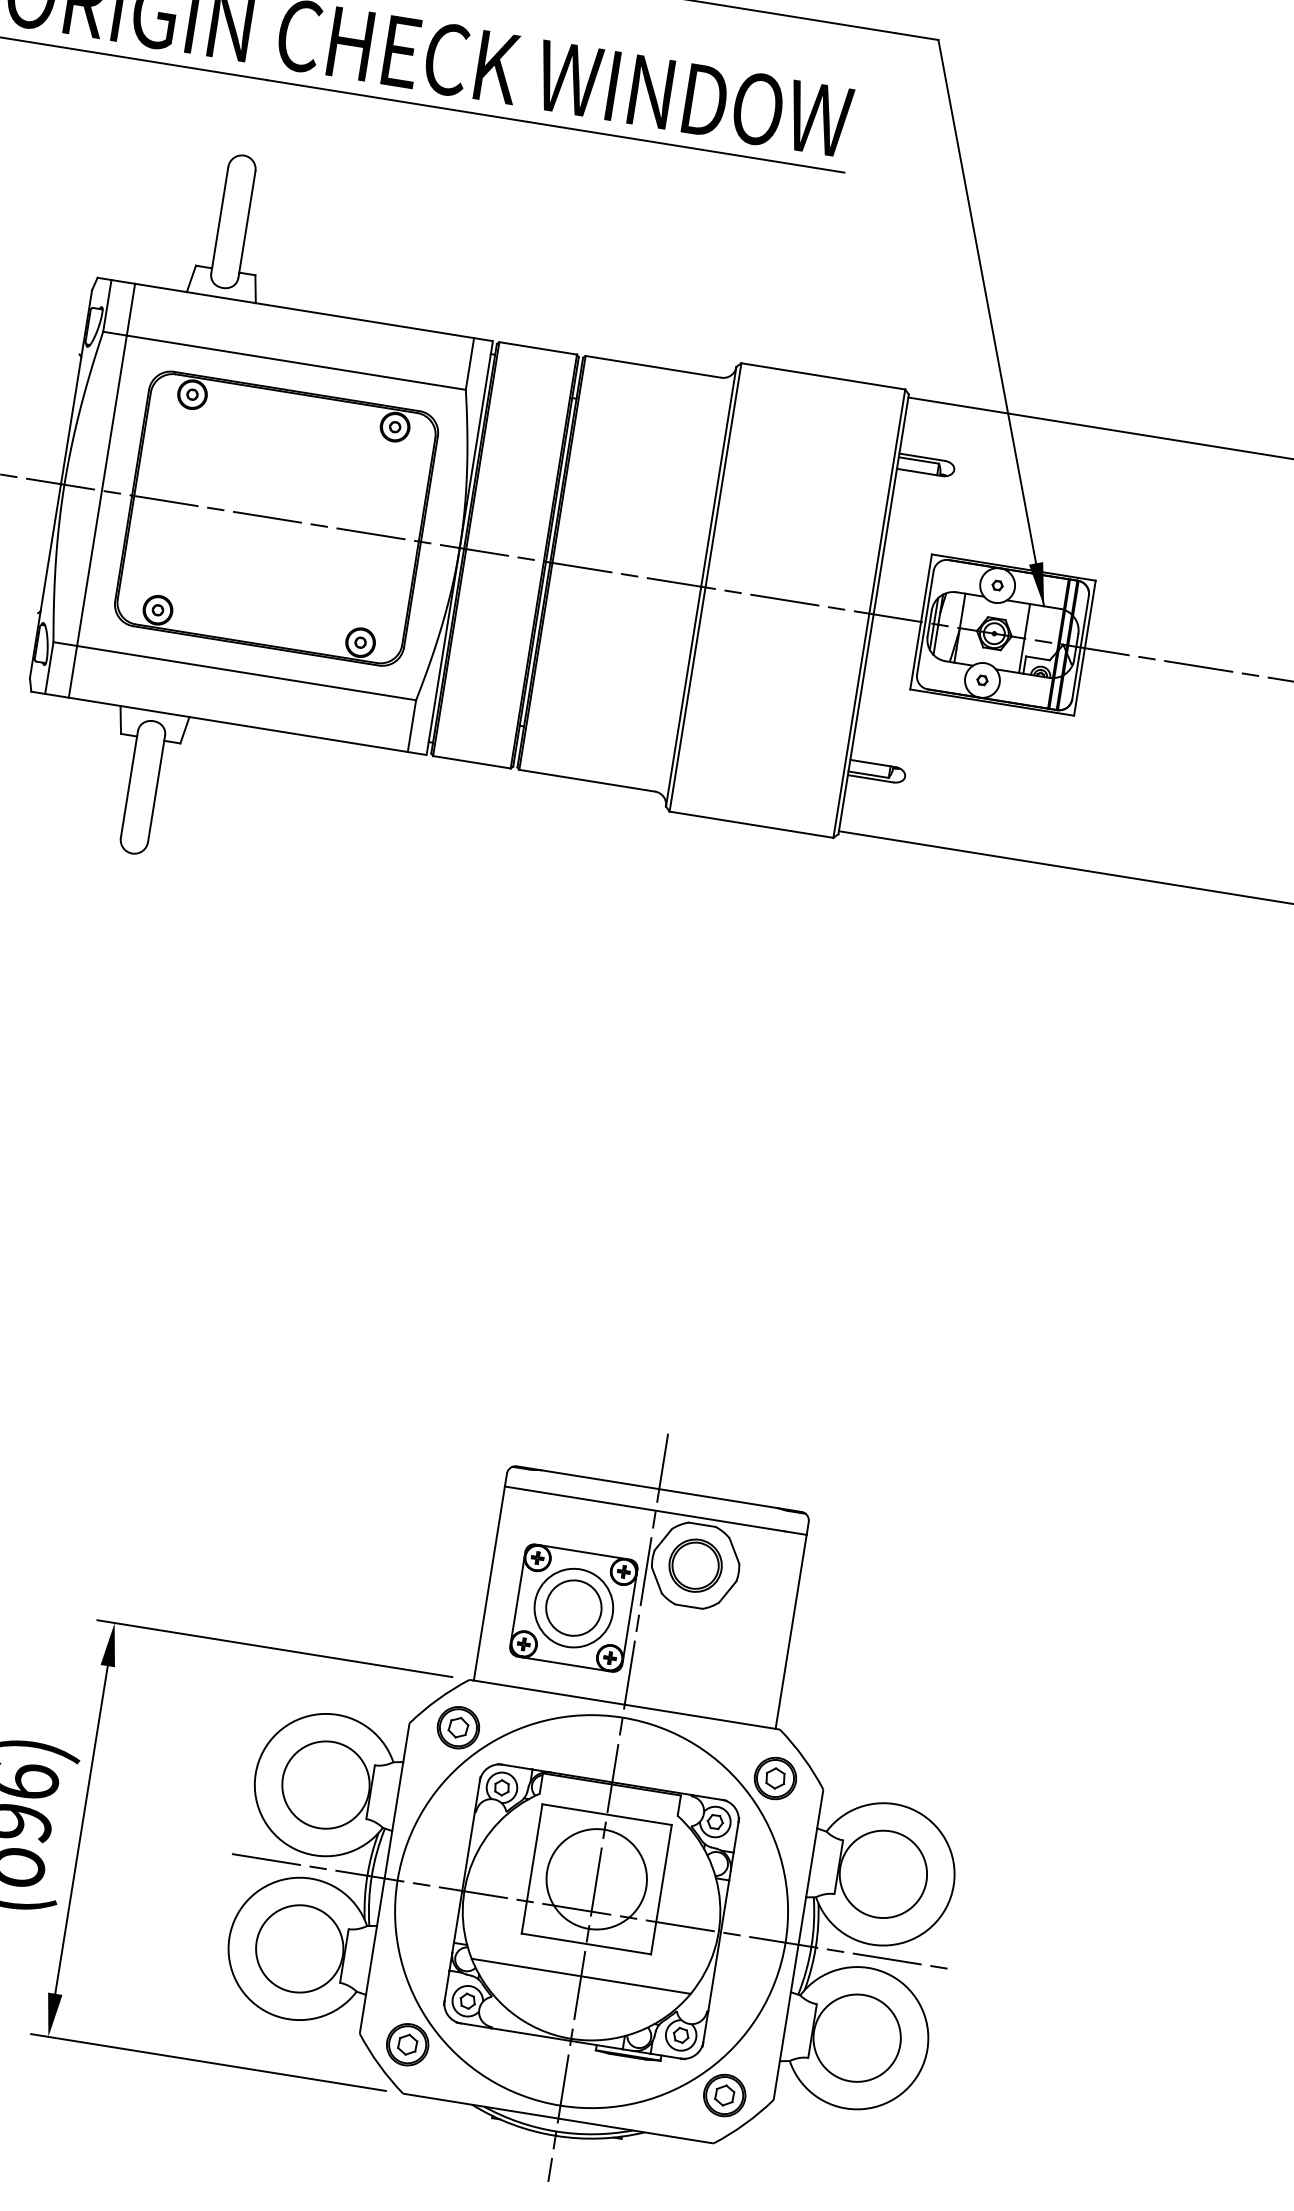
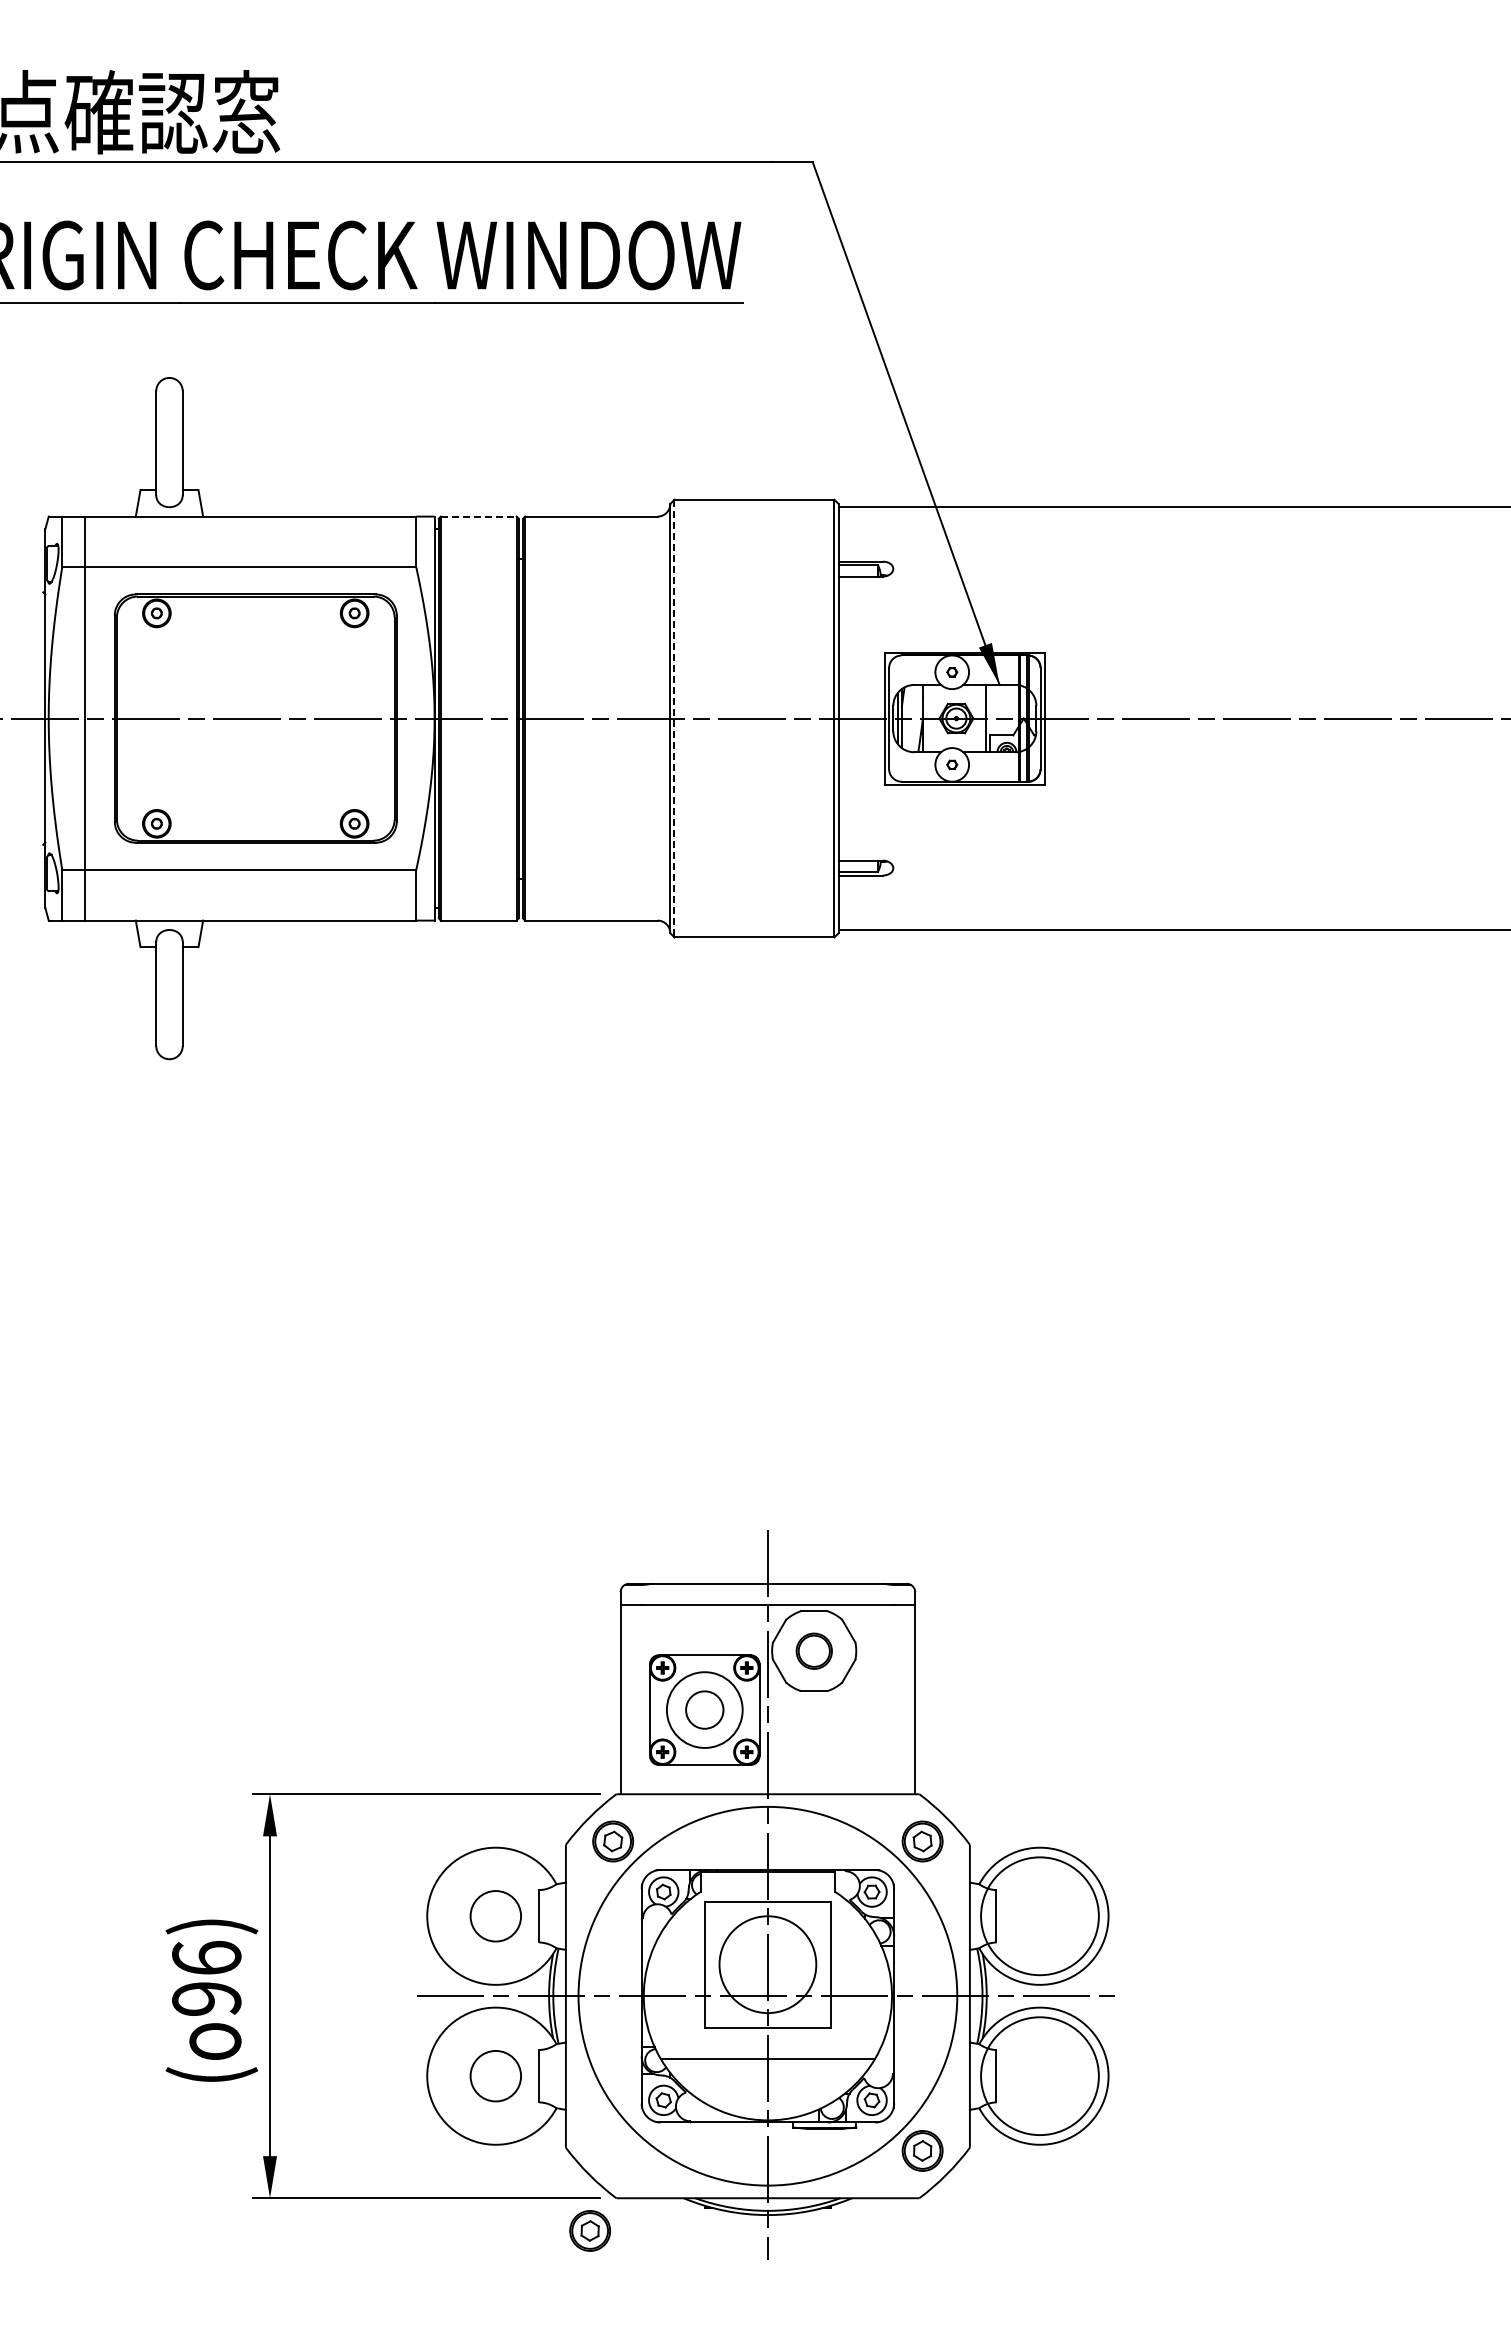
line: (537, 348) -> (478, 516), solid -> dashed
line: (705, 587) -> (674, 718), solid -> dashed
part: (695, 1566) -> (814, 1651), size x0.7
circle: (573, 1607) -> (704, 1709), size x0.7
circle: (325, 1785) -> (495, 1916), size x0.6
circle: (882, 1874) -> (1039, 1916), size x1.4
circle: (299, 1949) -> (495, 2076), size x0.6
circle: (856, 2038) -> (1039, 2076), size x1.4
part: (408, 2044) -> (590, 2230), moved

